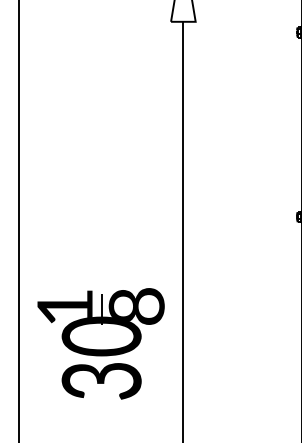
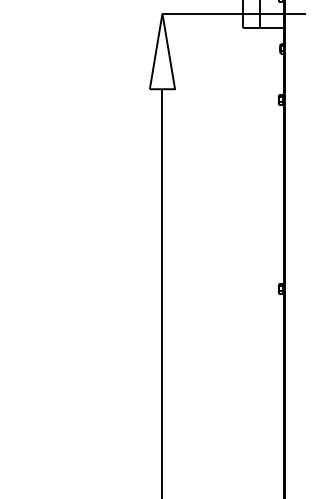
part: (101, 343) -> (78, 418), removed

